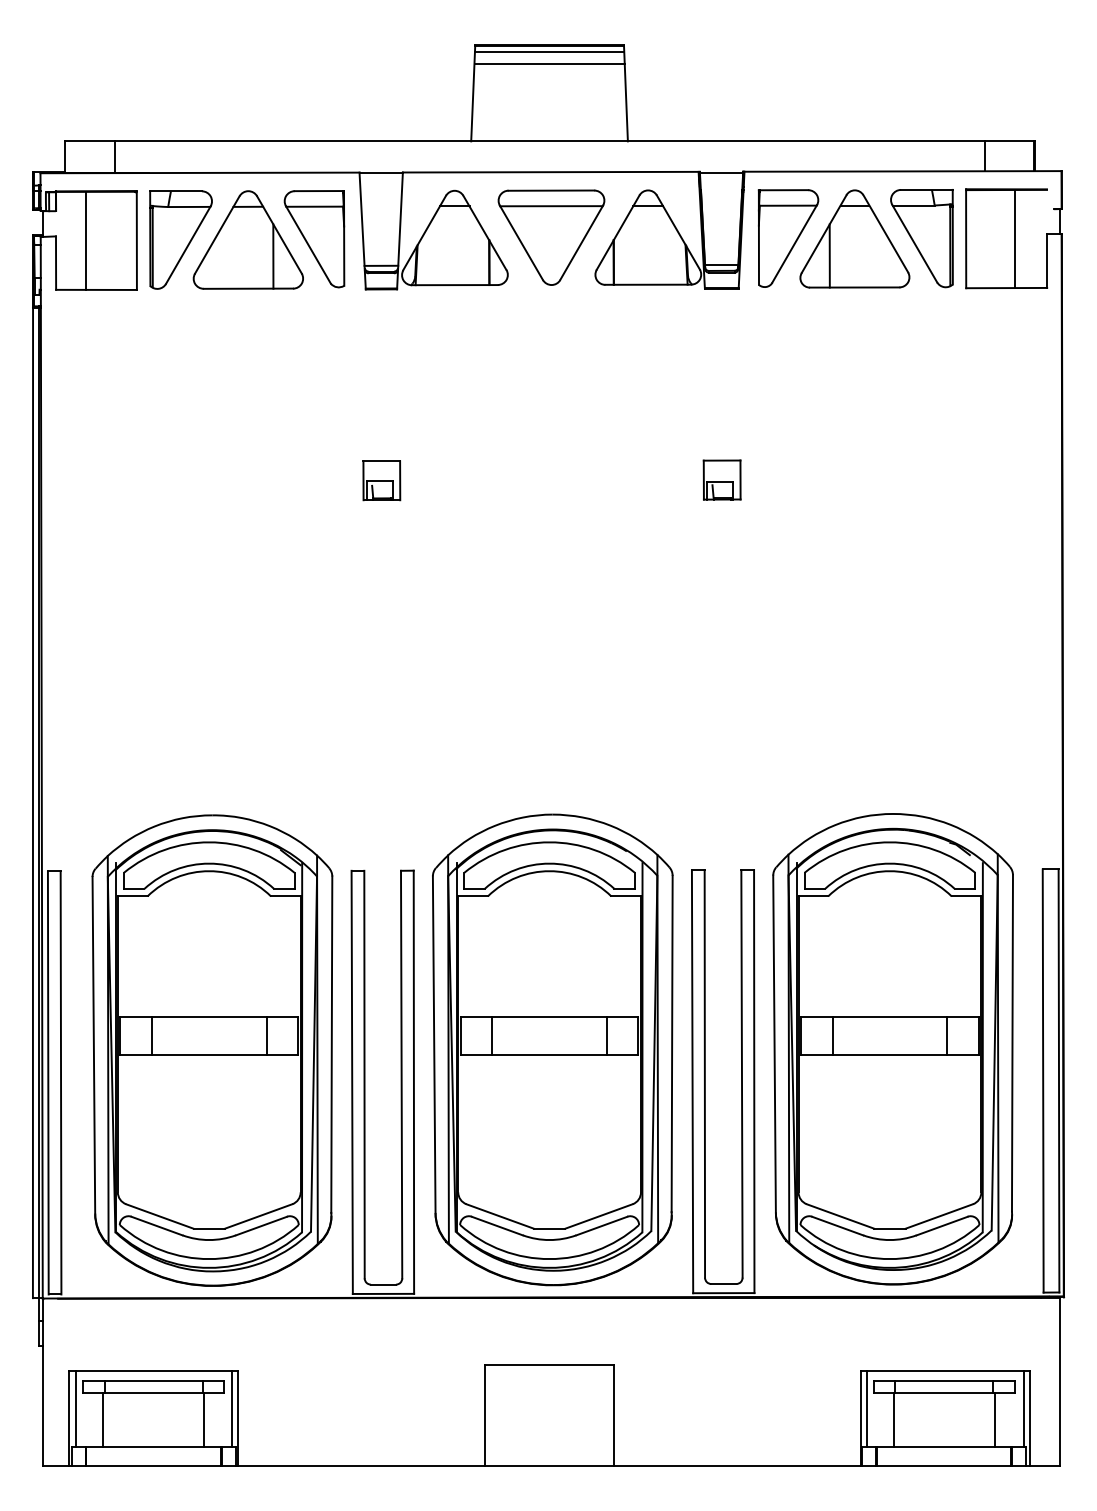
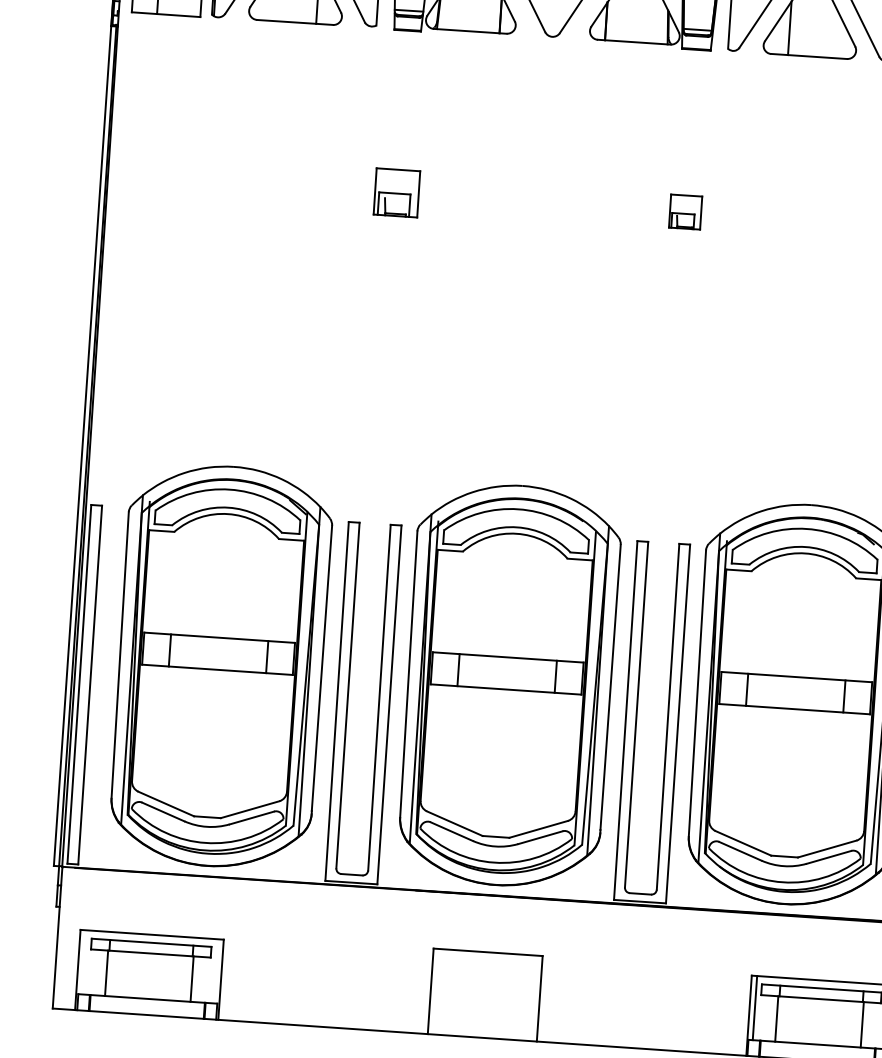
part: (381, 480) -> (396, 192), size x1.4
line: (75, 1408) -> (83, 961), removed
line: (231, 1408) -> (215, 970), removed

